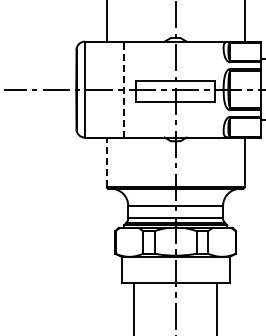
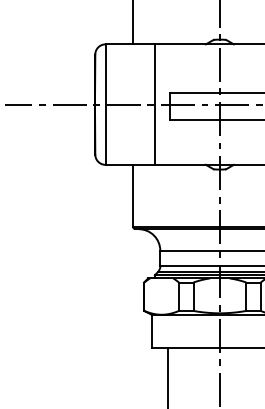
line: (123, 89) -> (154, 104), dashed -> solid
line: (106, 162) -> (132, 196), dashed -> solid

